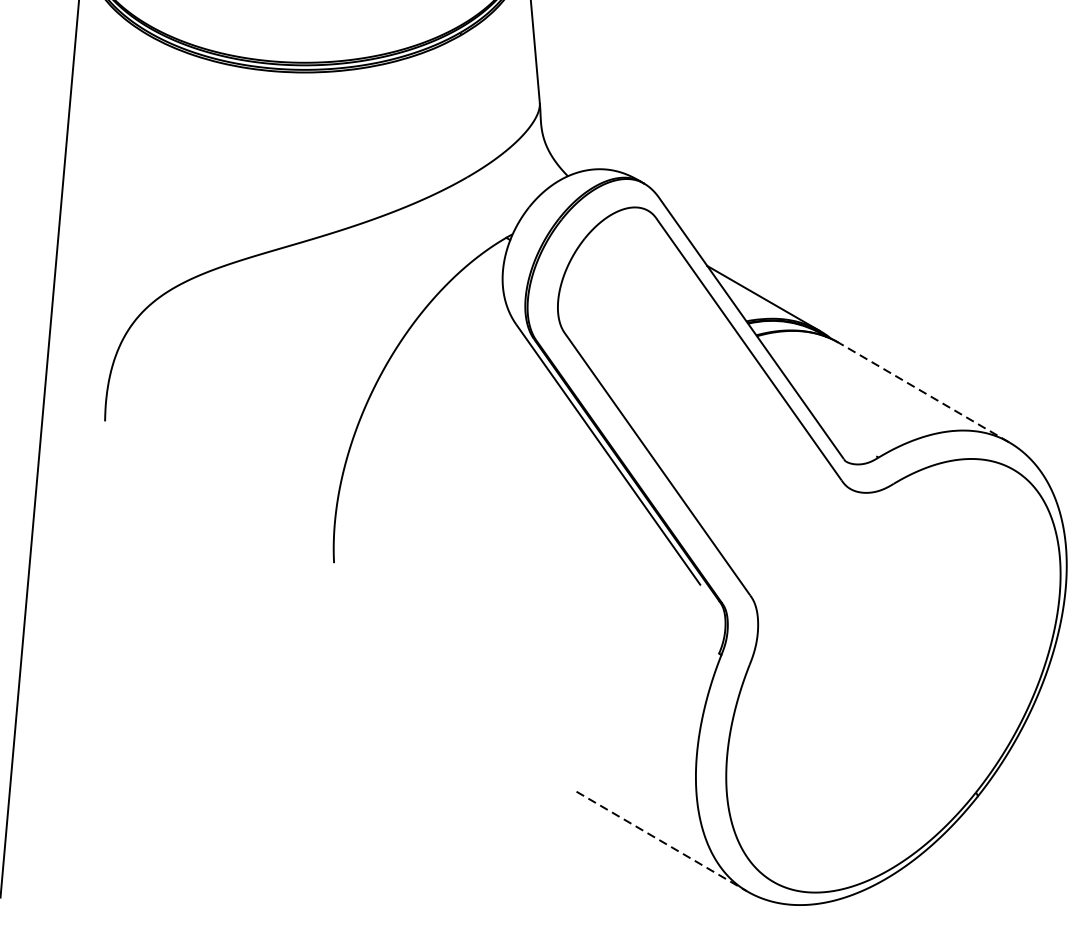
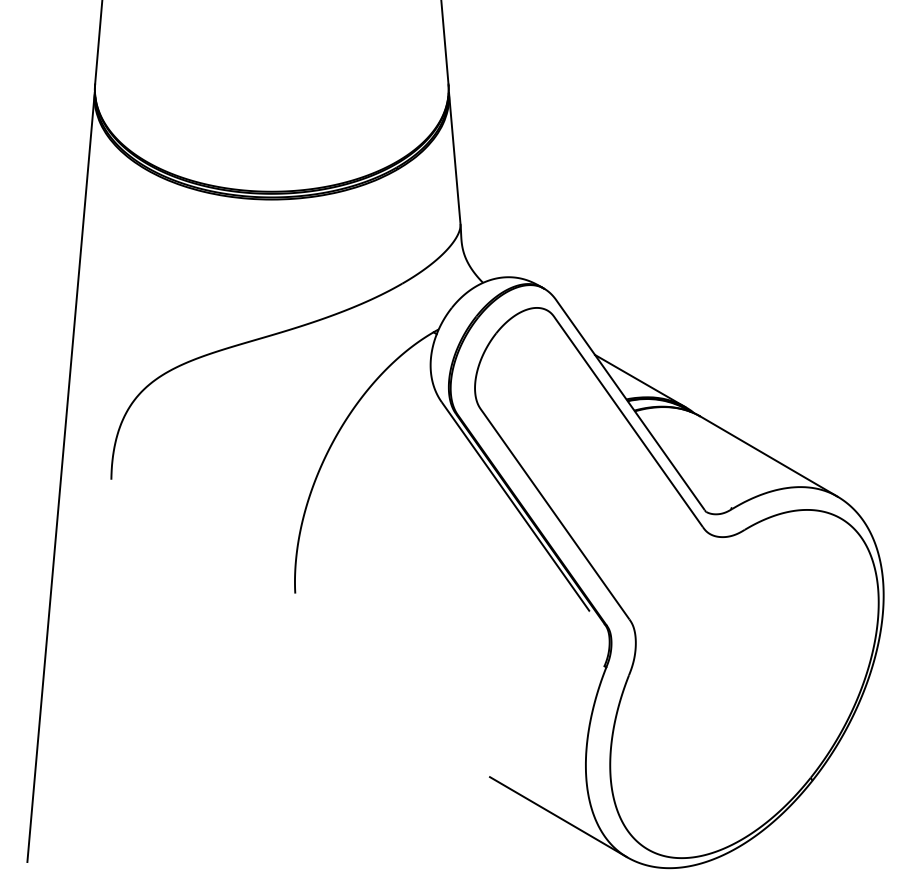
line: (923, 392) -> (768, 456), dashed -> solid
line: (661, 841) -> (558, 817), dashed -> solid

